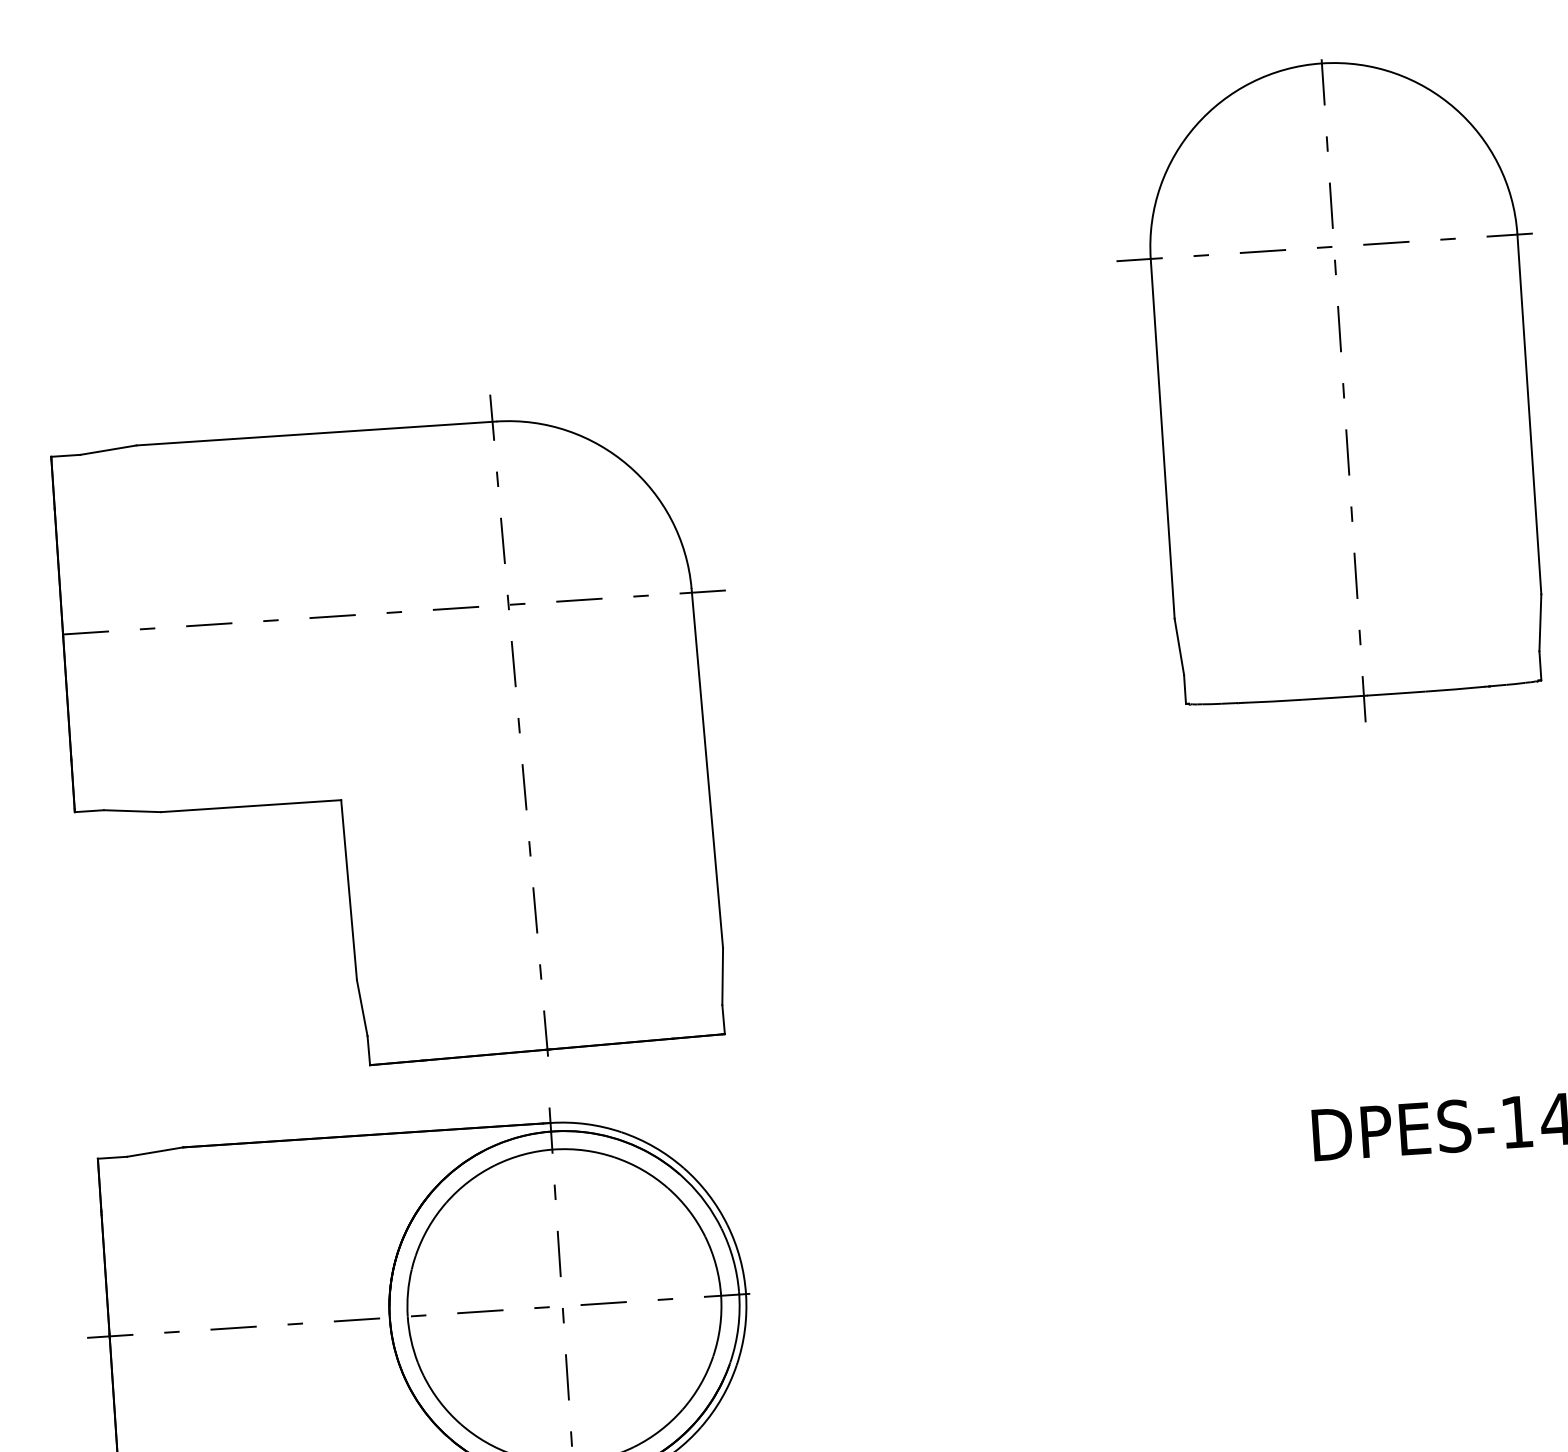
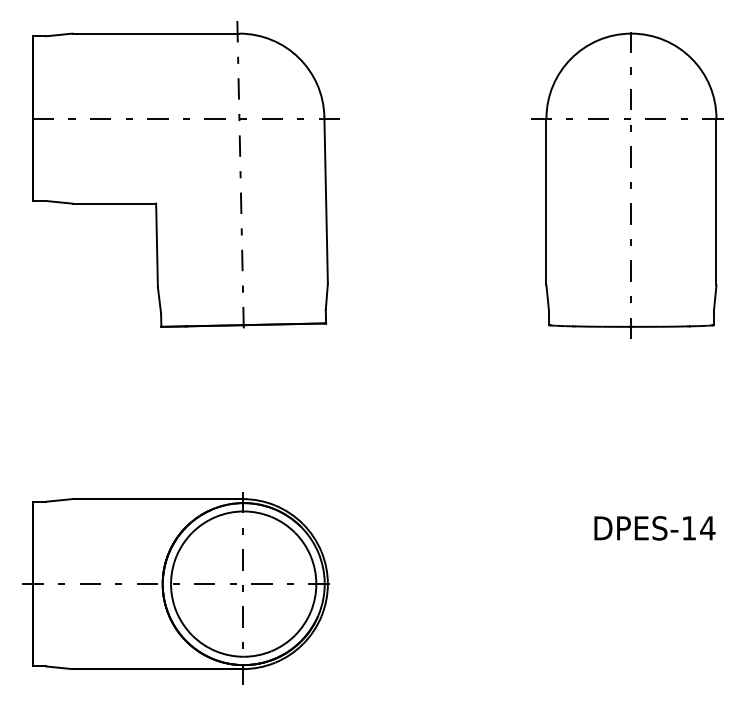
part: (400, 733) -> (185, 174), moved

